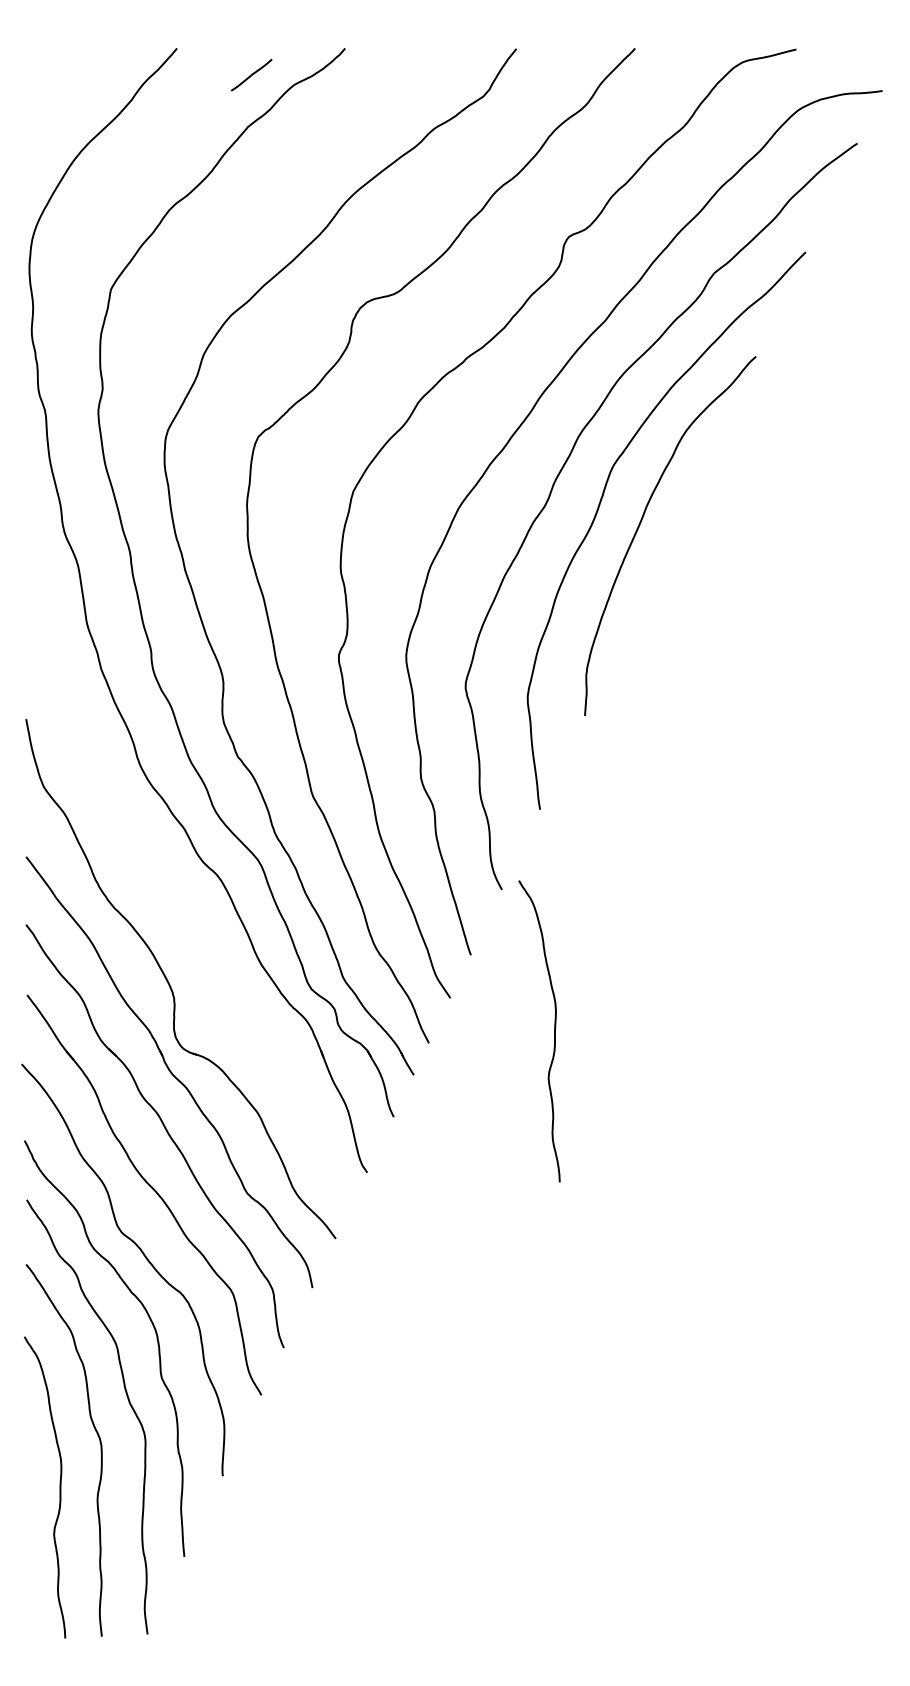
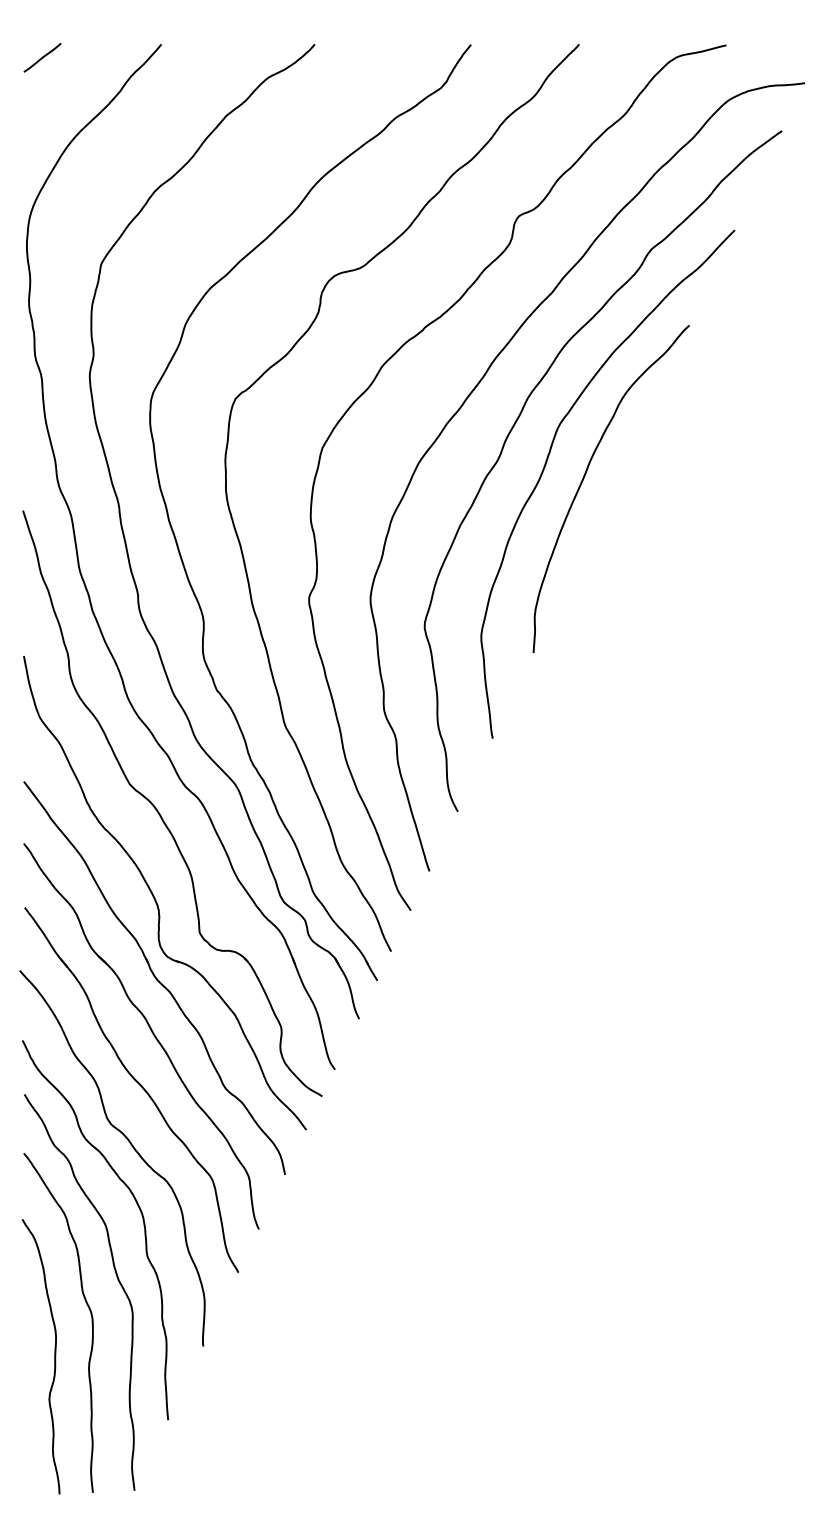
line: (251, 74) -> (42, 57), moved
part: (175, 891) -> (160, 813), added
curve: (554, 1031) -> (505, 940), removed

